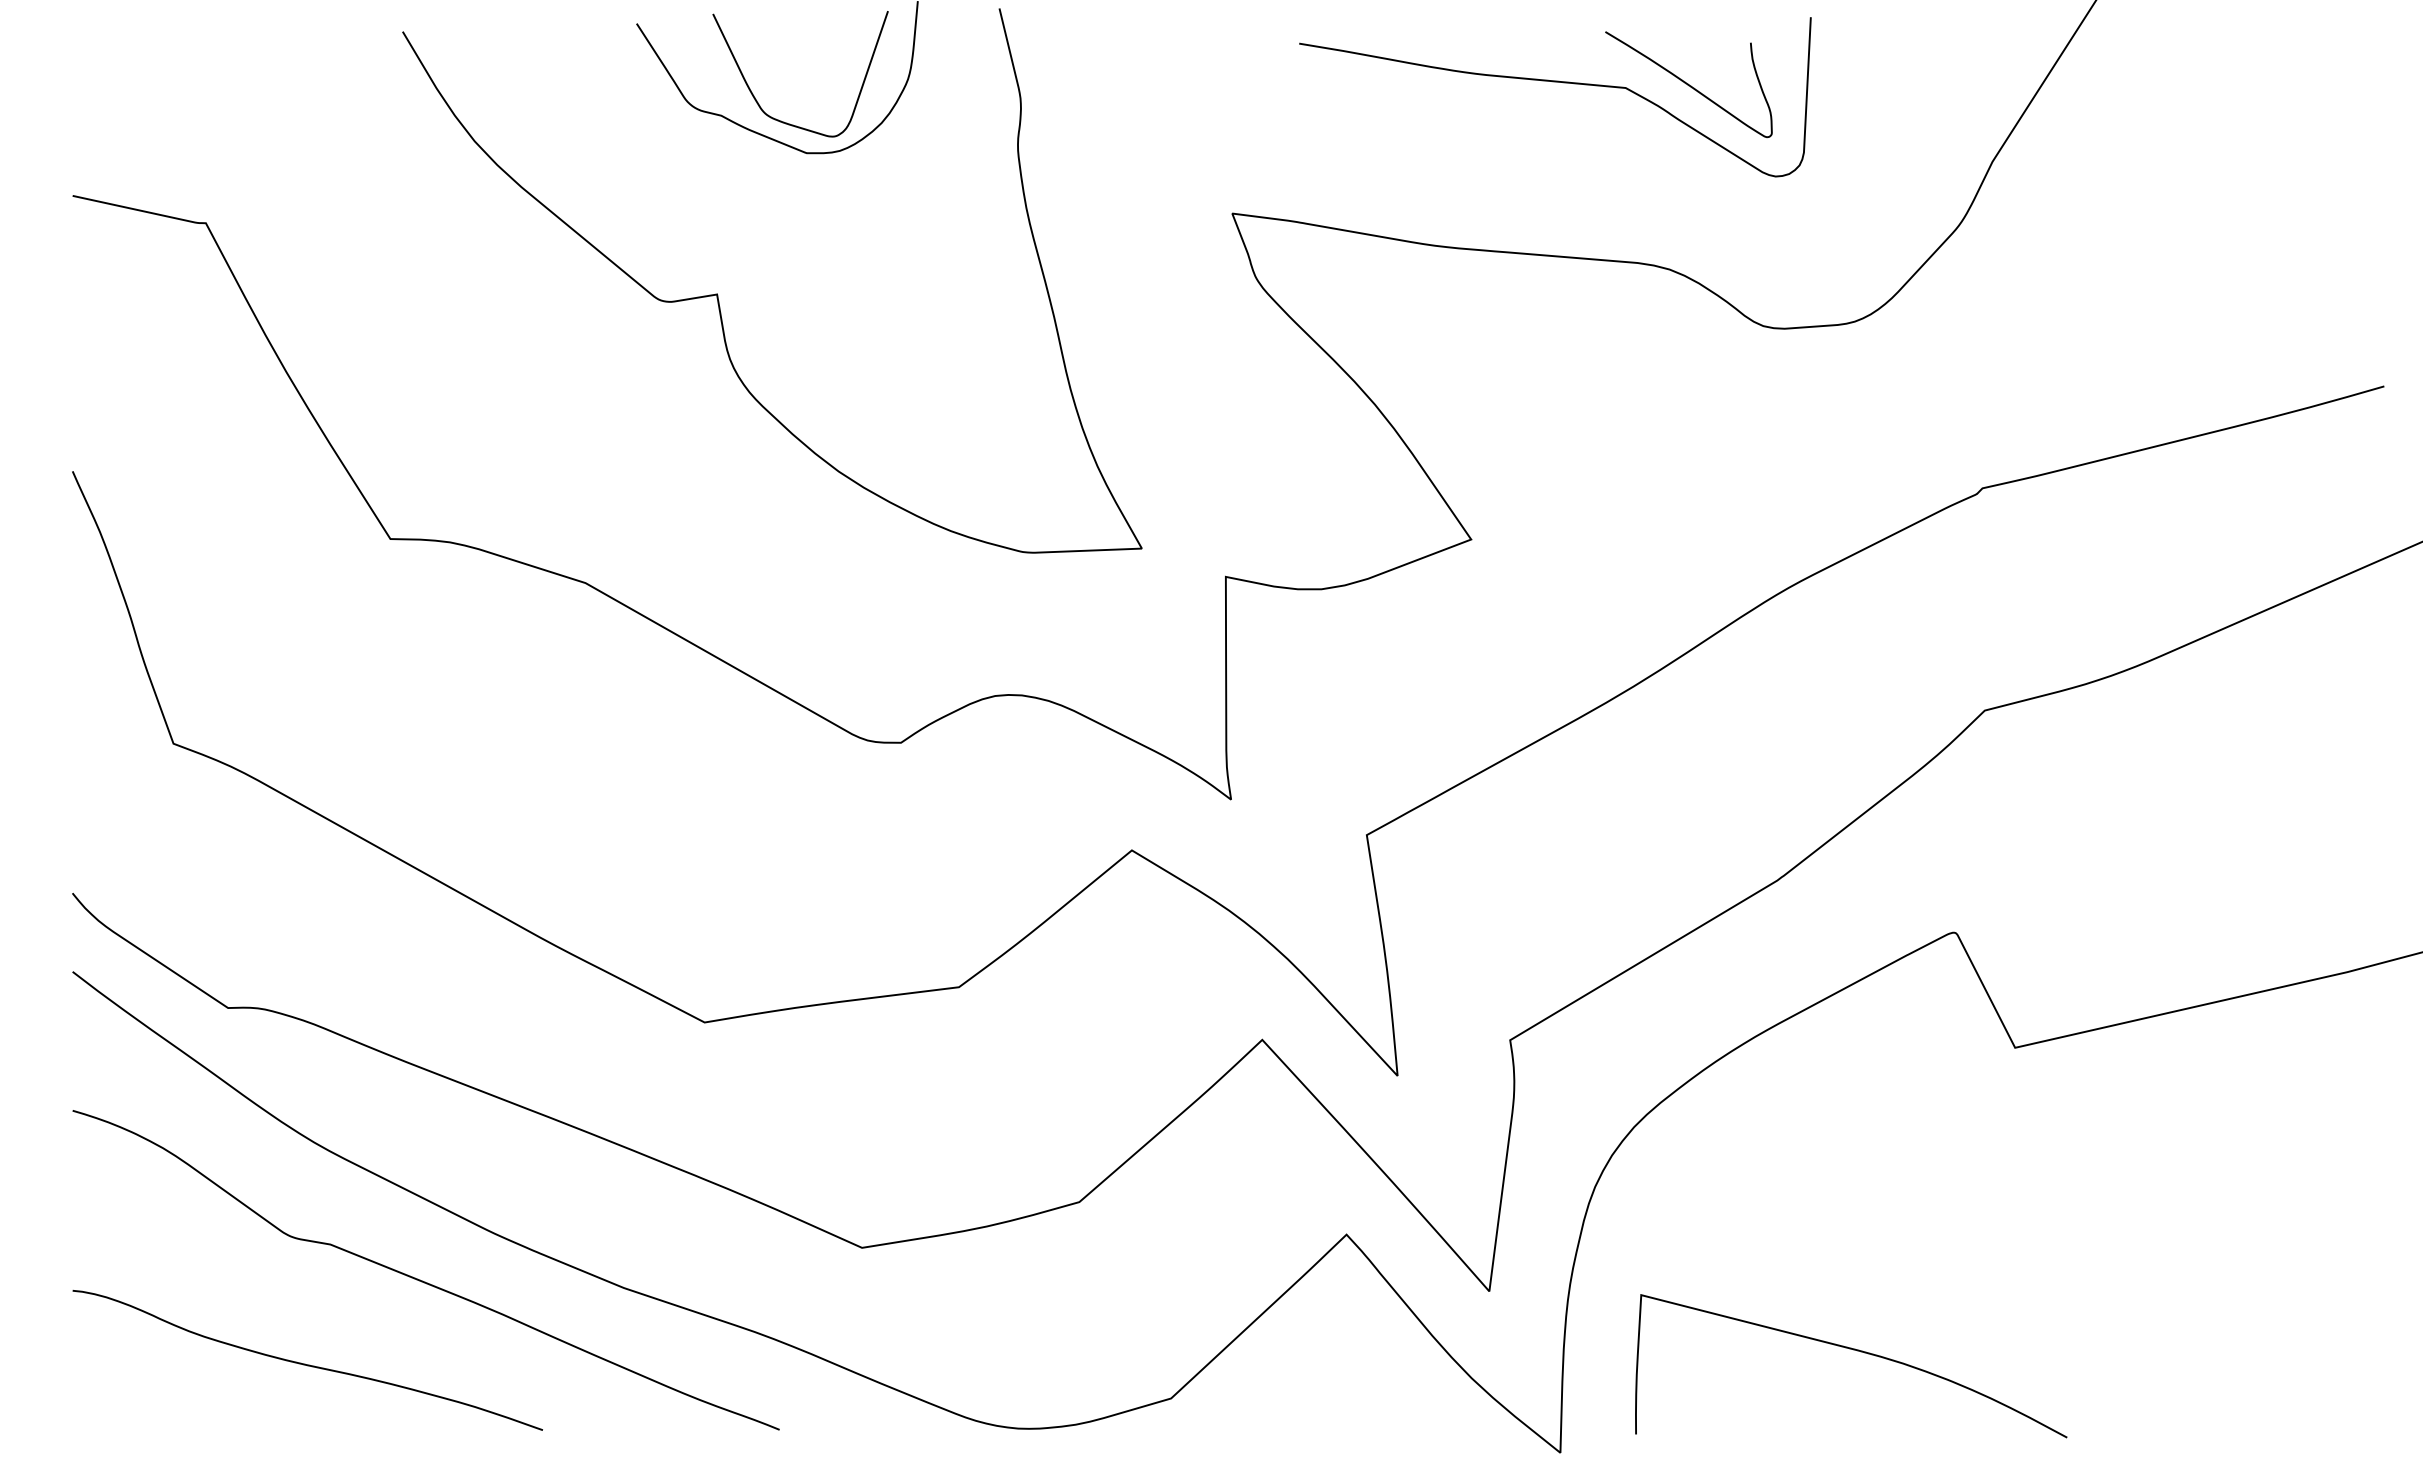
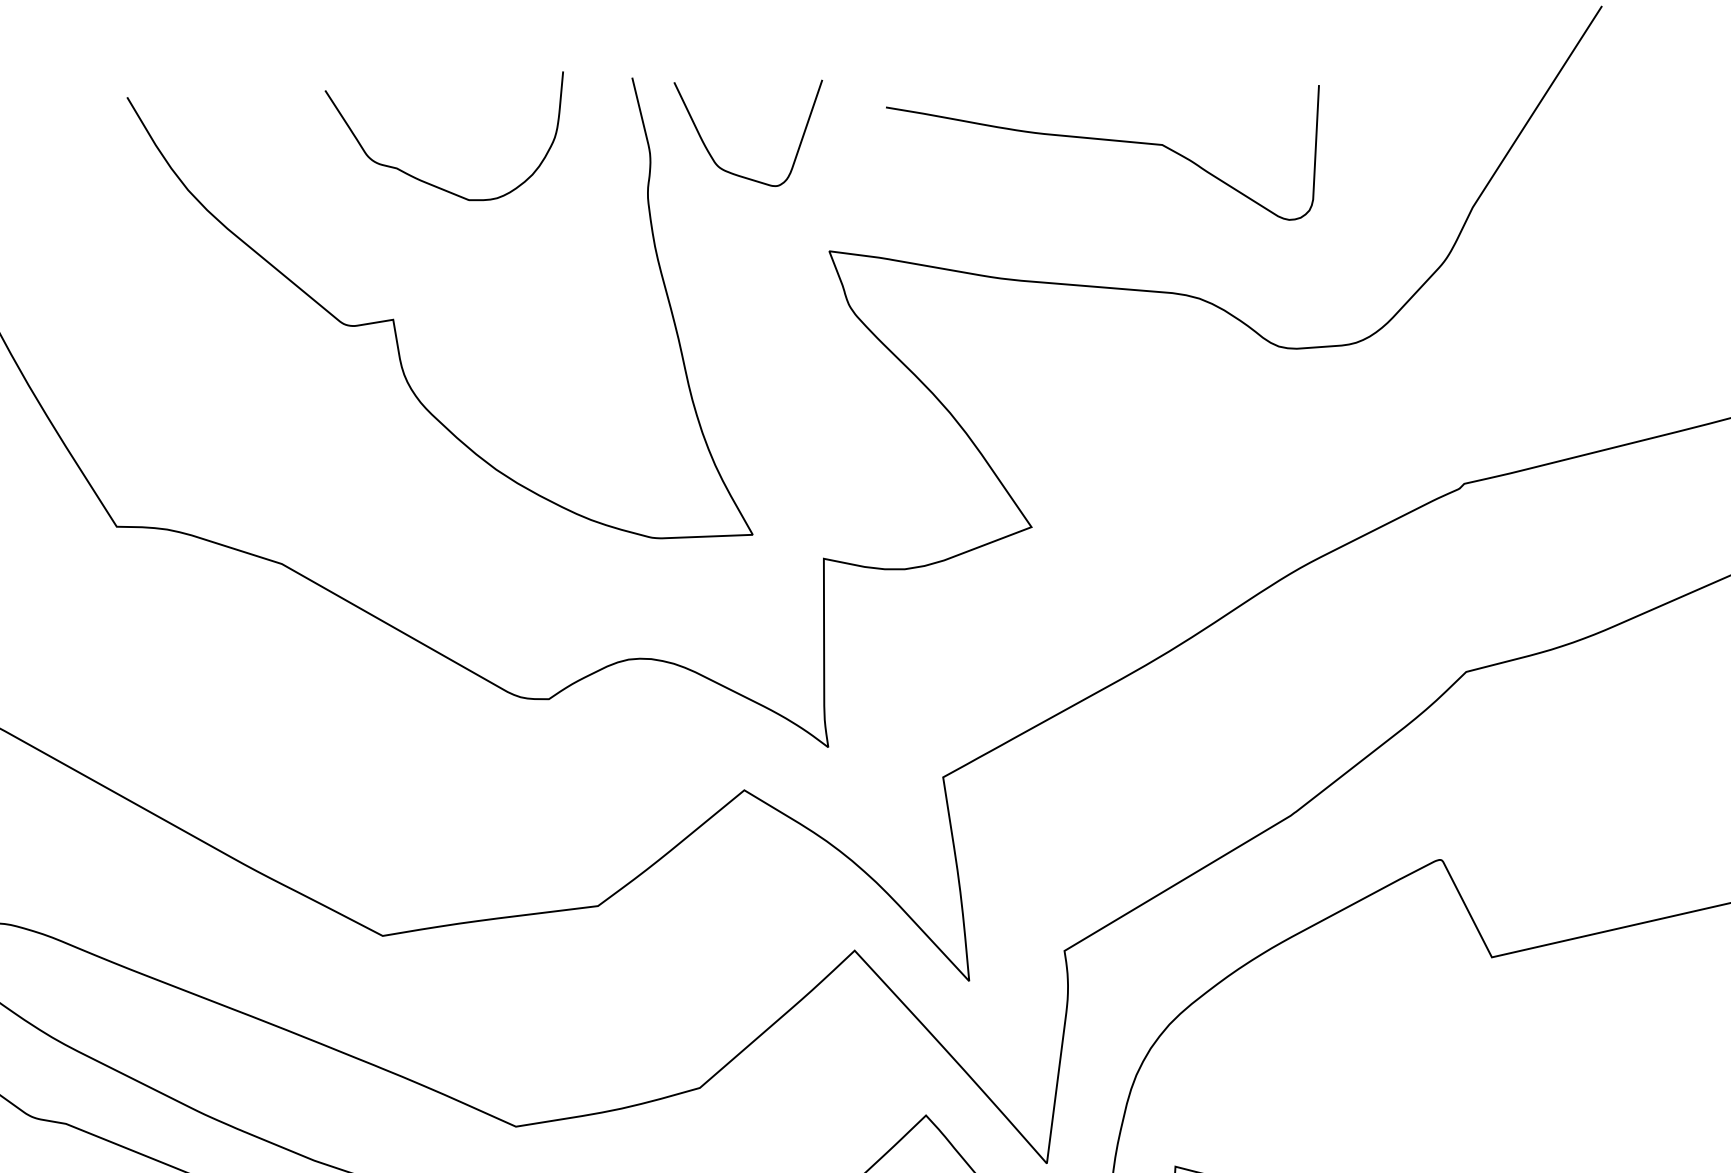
curve: (1688, 84) -> (1215, 142), removed
curve: (784, 121) -> (734, 173), moved

